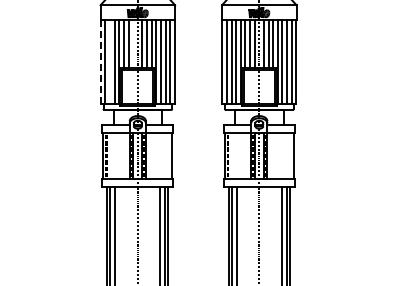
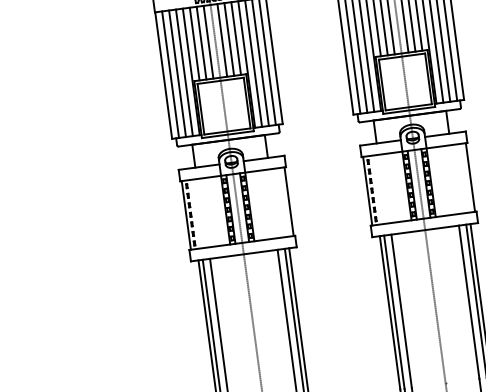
line: (133, 43) -> (208, 41), added
line: (110, 61) -> (178, 72), added
line: (100, 62) -> (163, 76), dashed -> solid

